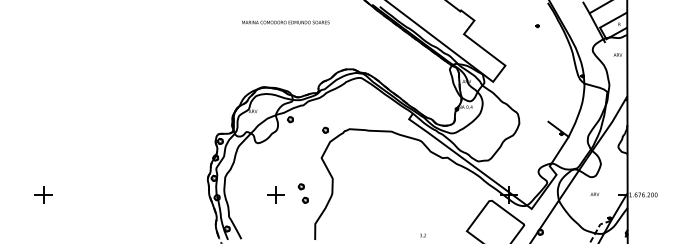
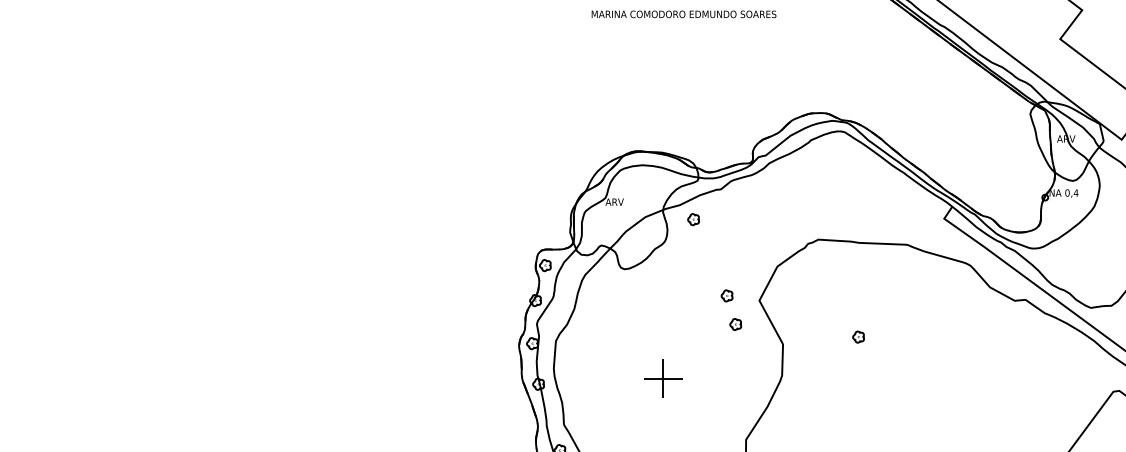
part: (325, 129) -> (858, 335), moved
part: (302, 193) -> (729, 309), moved
part: (43, 194) -> (172, 377), removed

